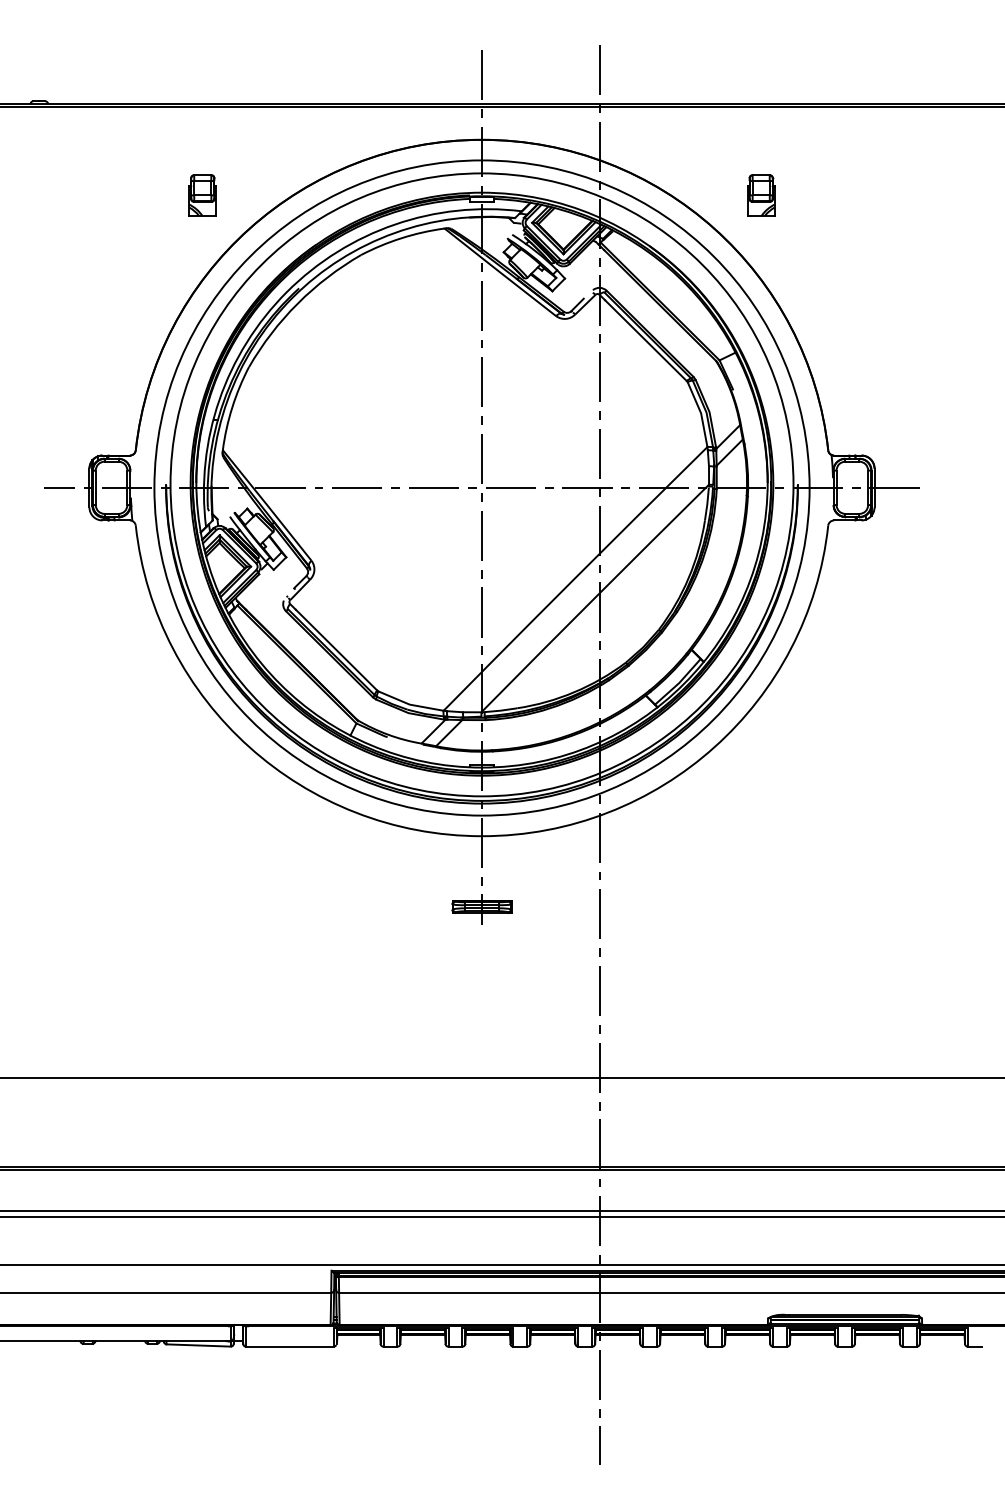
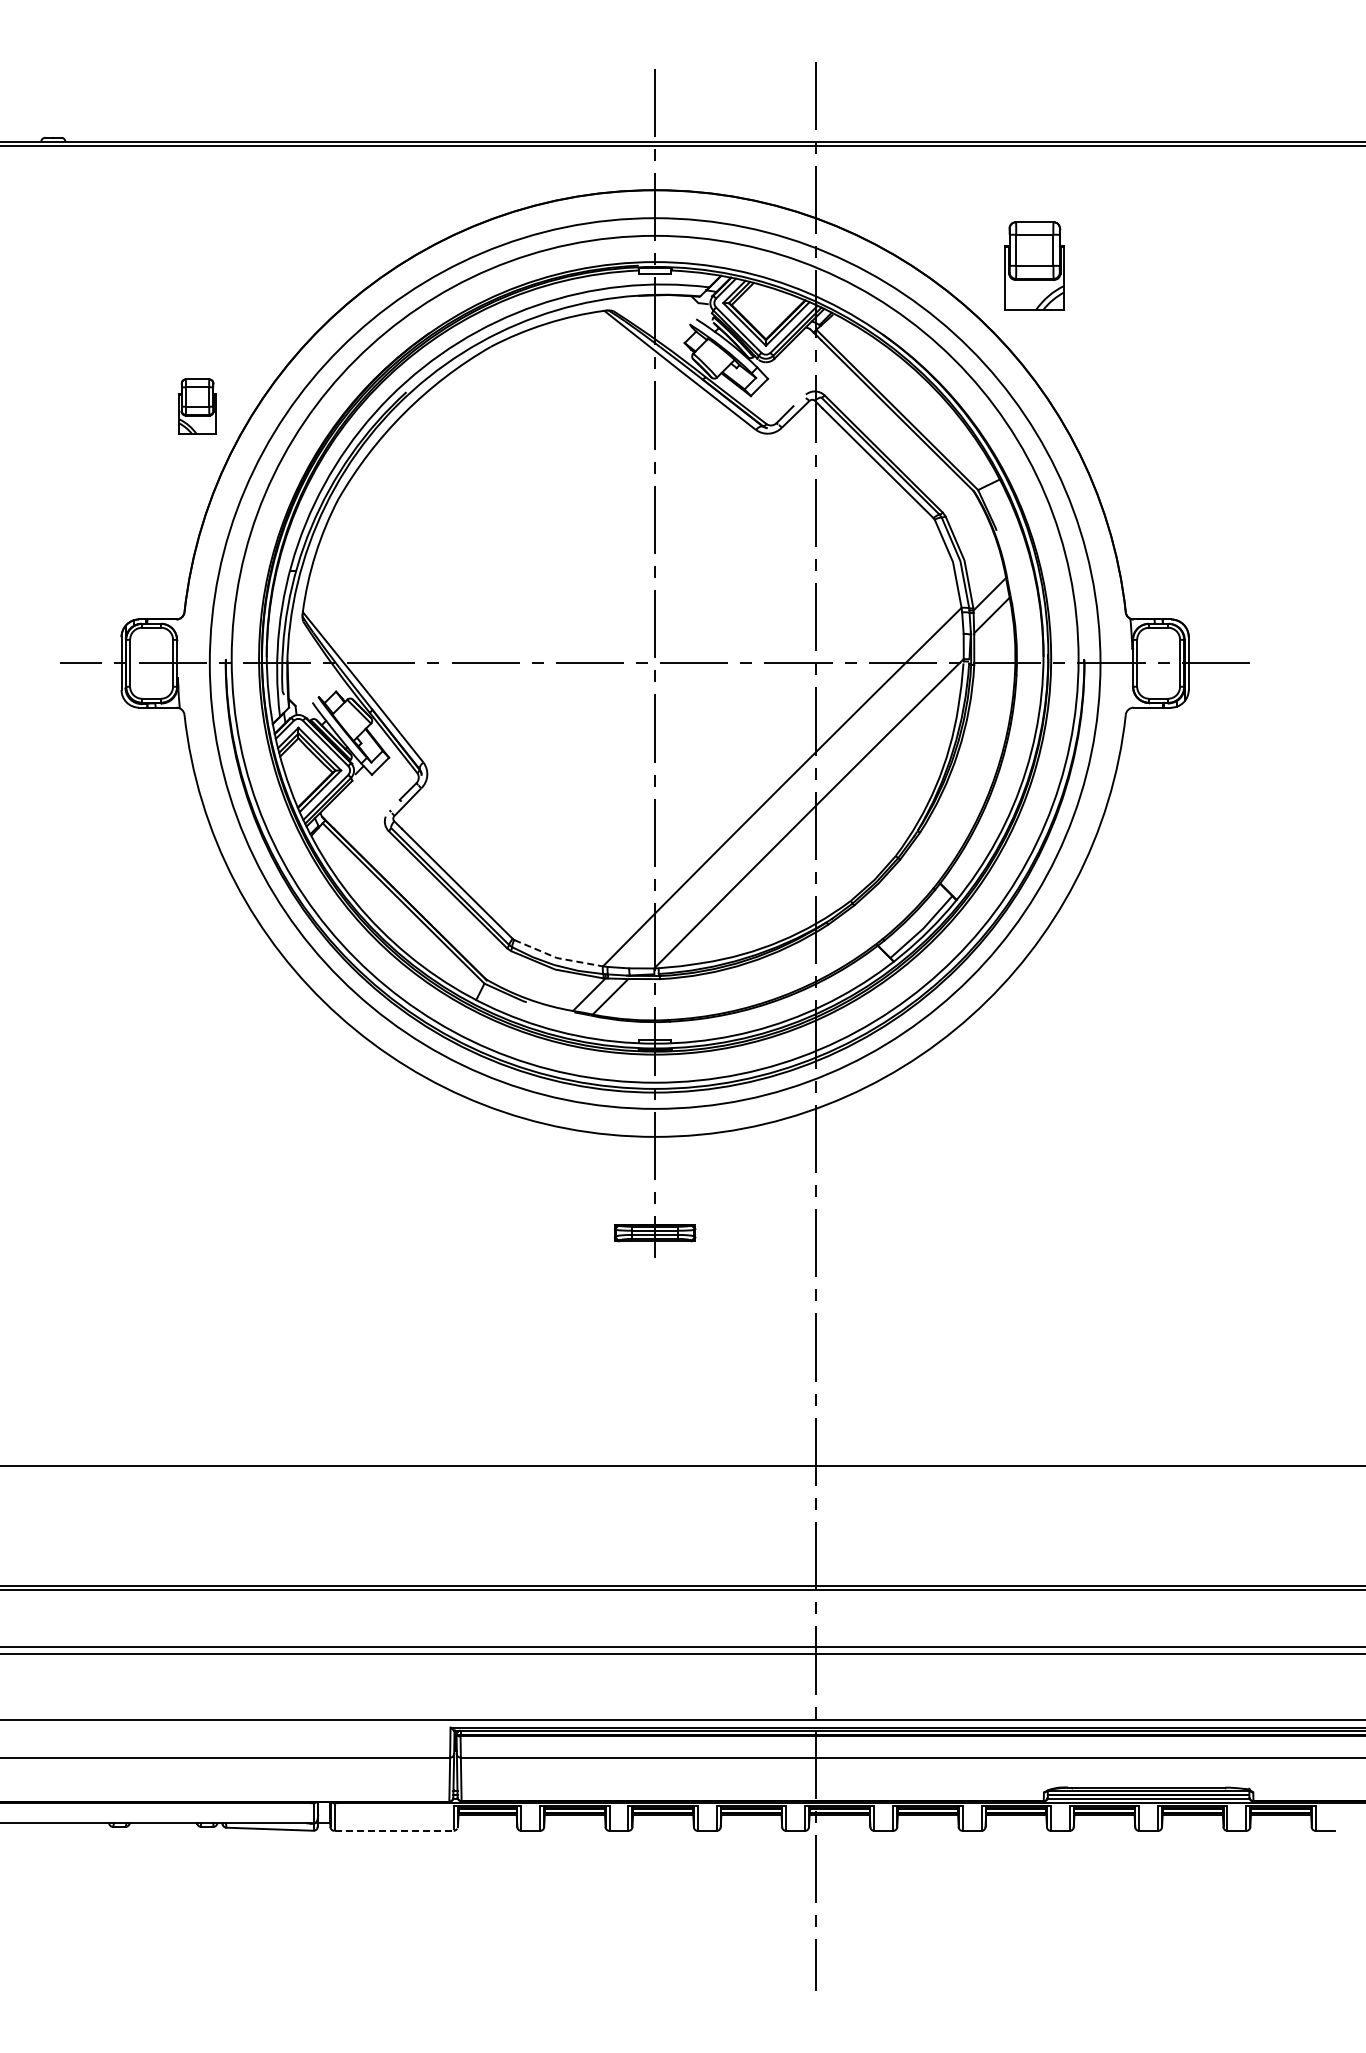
part: (202, 195) -> (197, 406), moved
part: (761, 195) -> (1034, 265), size x1.6
line: (409, 704) -> (556, 958), solid -> dashed
line: (290, 1346) -> (394, 1830), solid -> dashed

